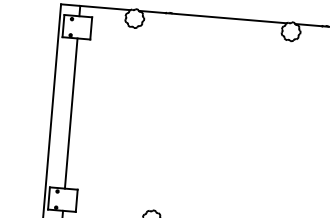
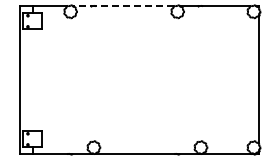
line: (212, 17) -> (123, 6), solid -> dashed
line: (70, 112) -> (32, 79), removed

